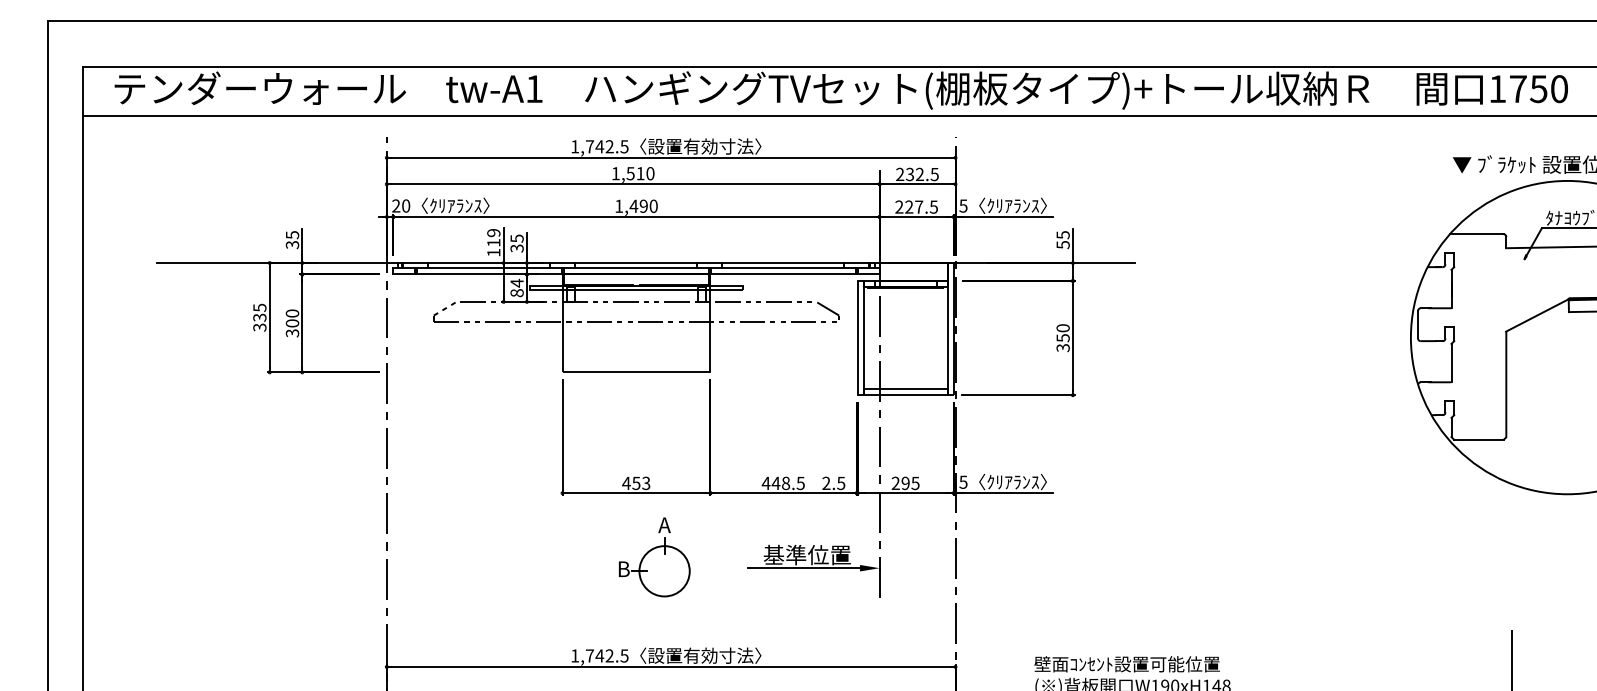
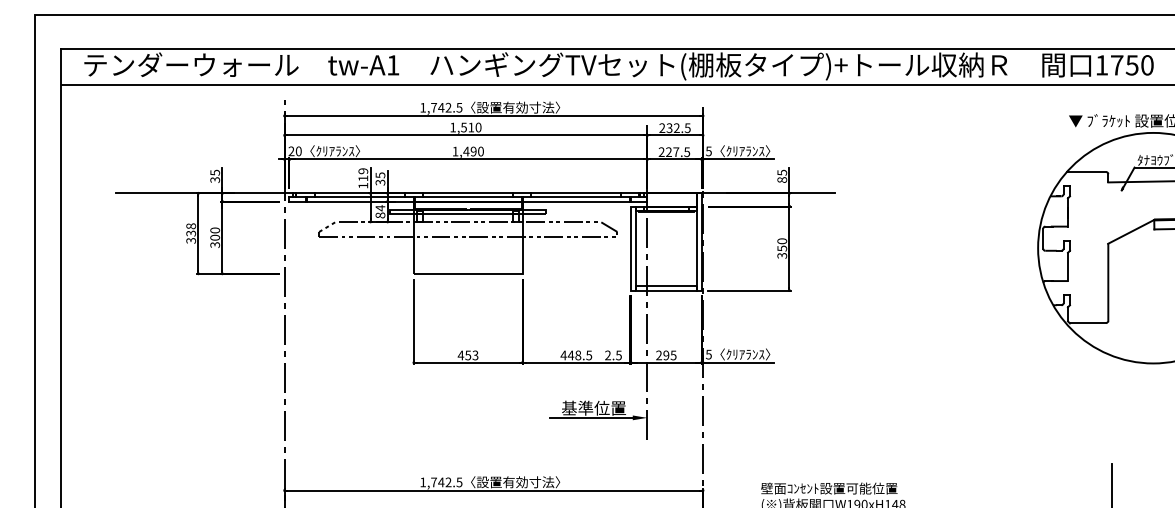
text: (1062, 244) -> (781, 179), 55 -> 85
text: (259, 307) -> (190, 226), 335 -> 338
part: (654, 557) -> (481, 409), removed

